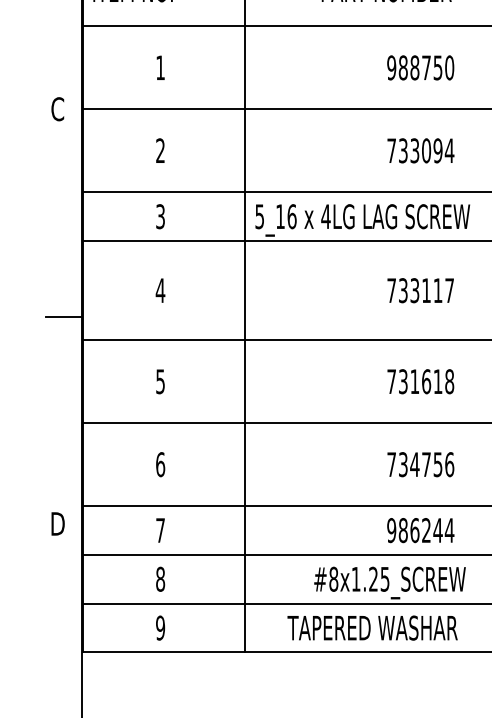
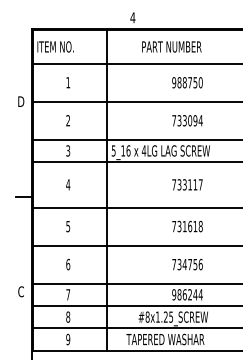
text: (58, 108) -> (21, 101), C -> D
text: (58, 523) -> (21, 291), D -> C

